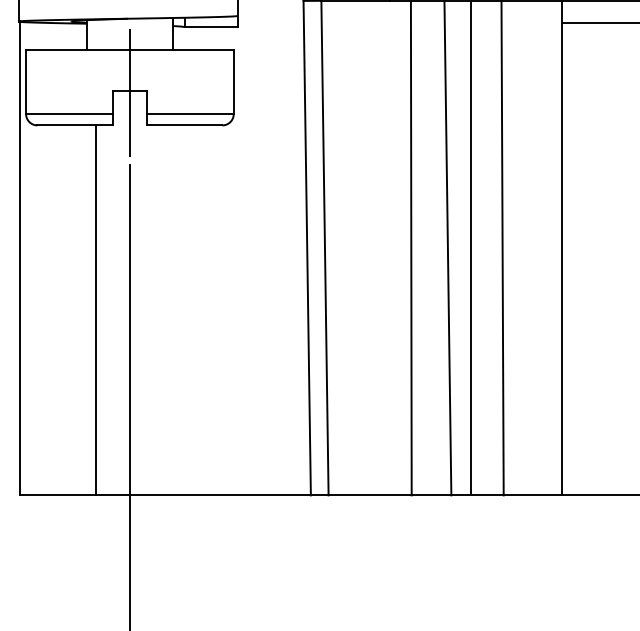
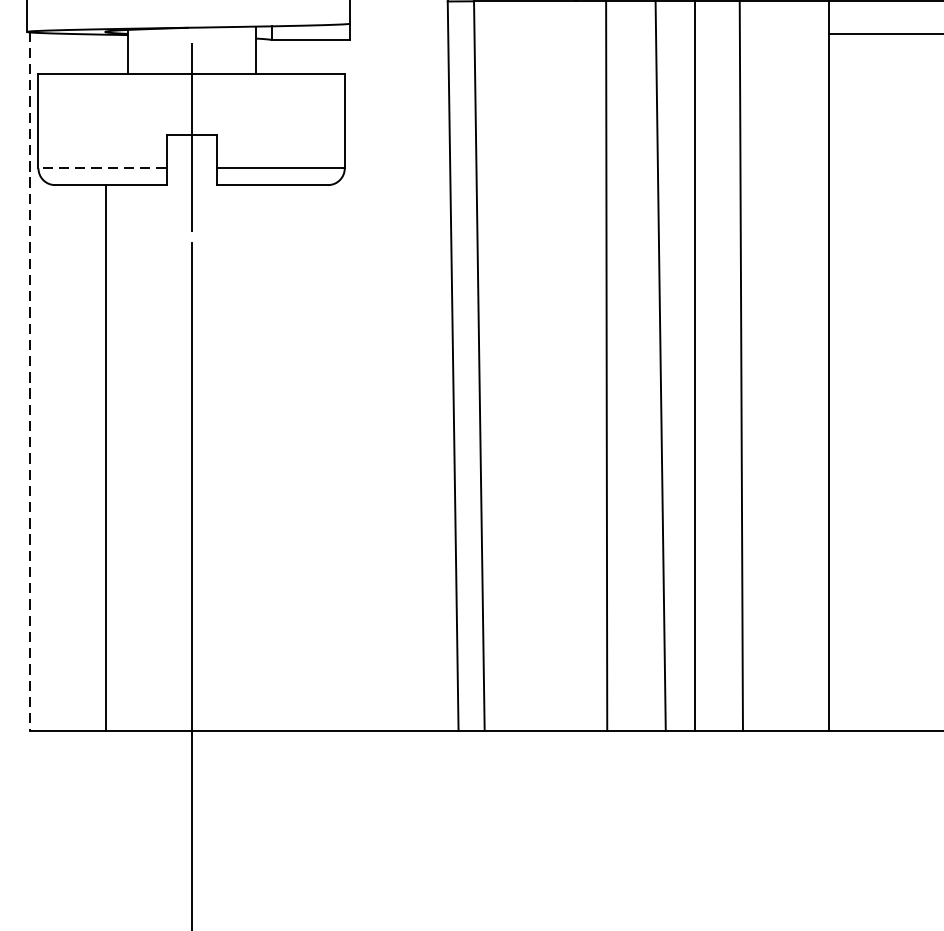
line: (69, 114) -> (102, 169), solid -> dashed
line: (20, 258) -> (30, 381), solid -> dashed
line: (95, 310) -> (105, 458), moved

